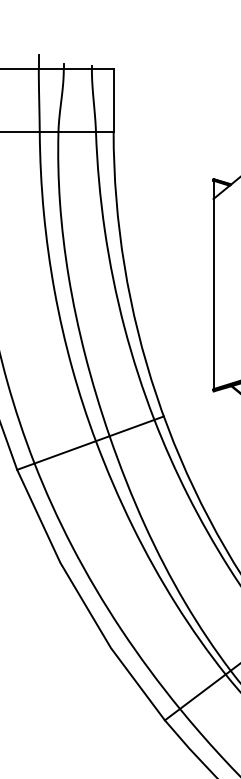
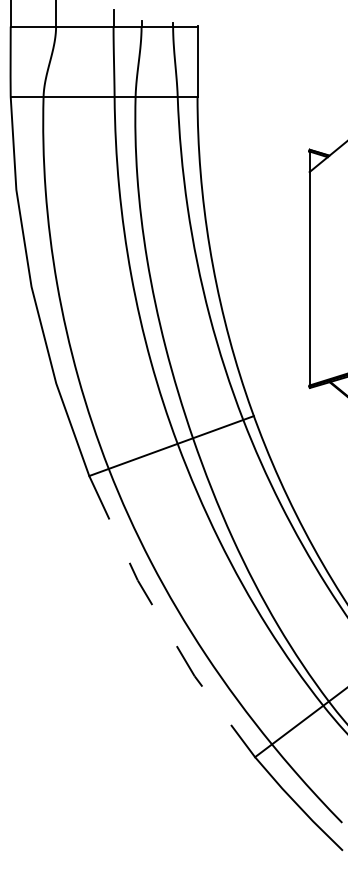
line: (82, 600) -> (162, 622), solid -> dashed

